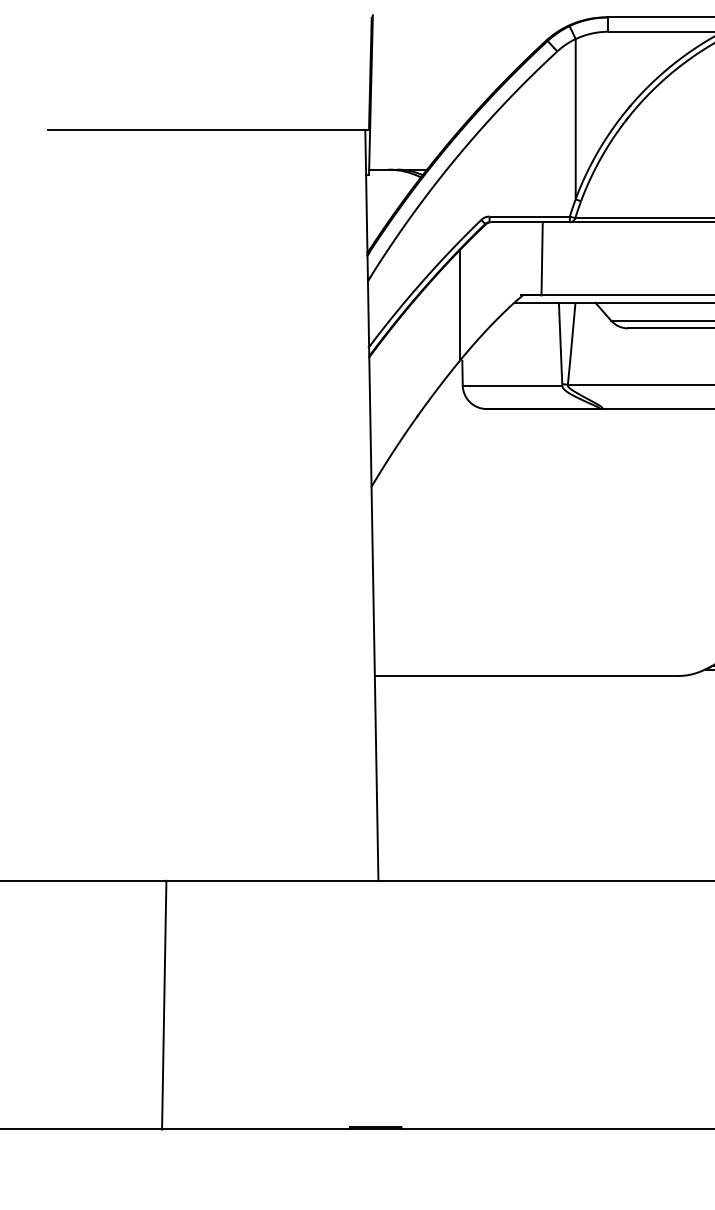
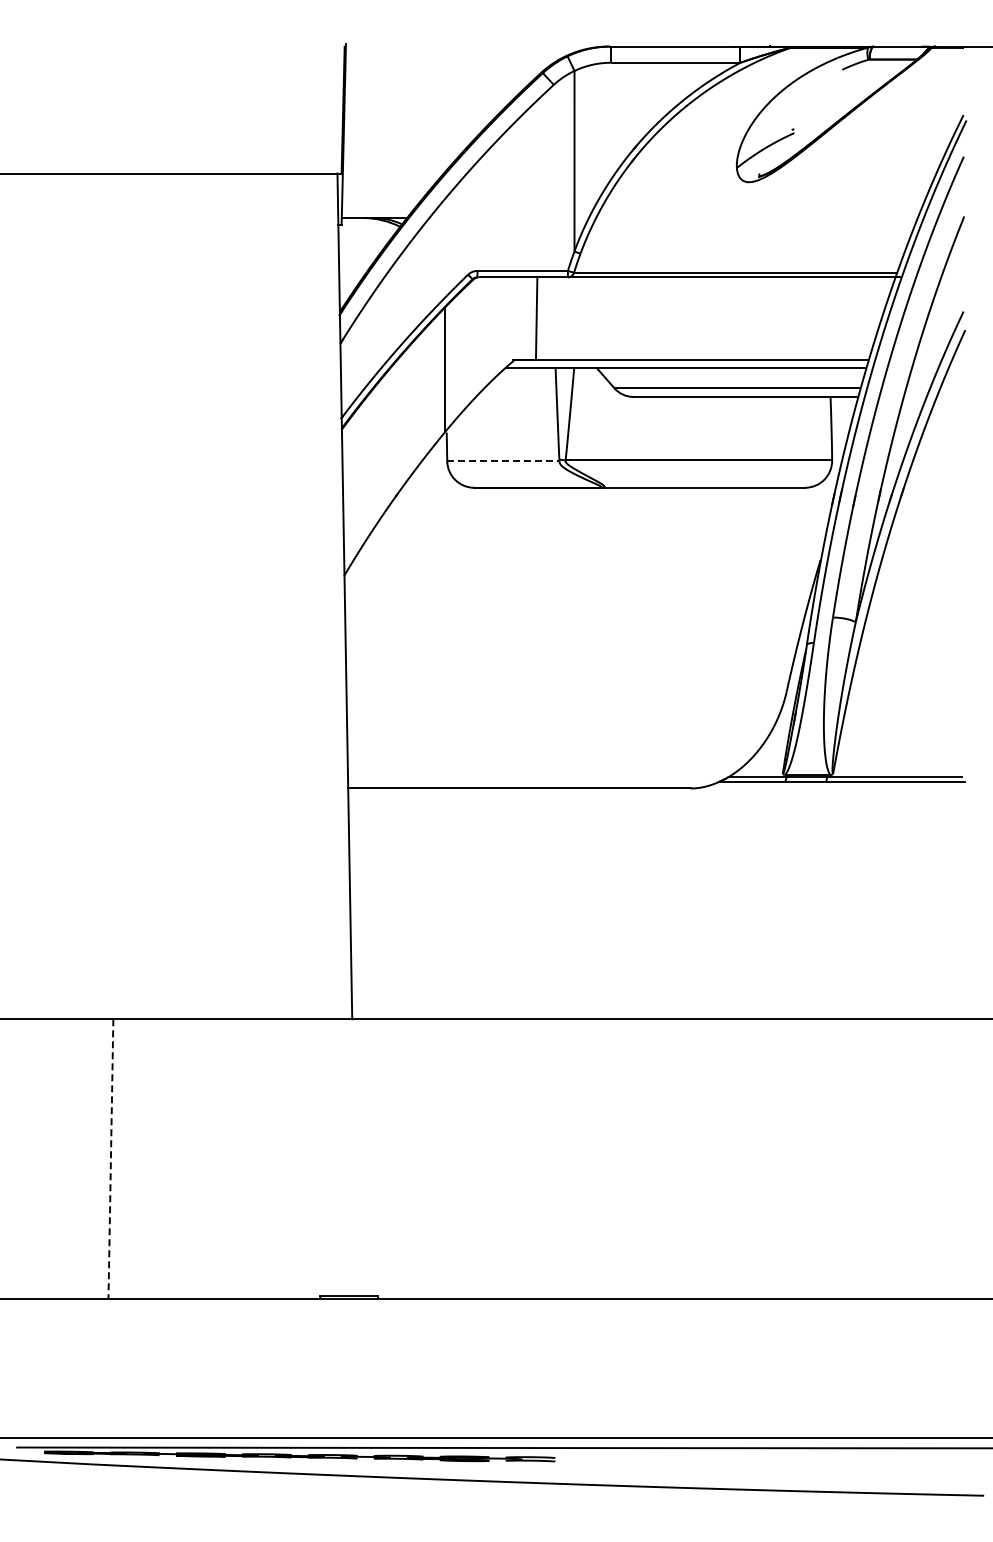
line: (512, 385) -> (503, 461), solid -> dashed
line: (163, 1005) -> (110, 1159), solid -> dashed

